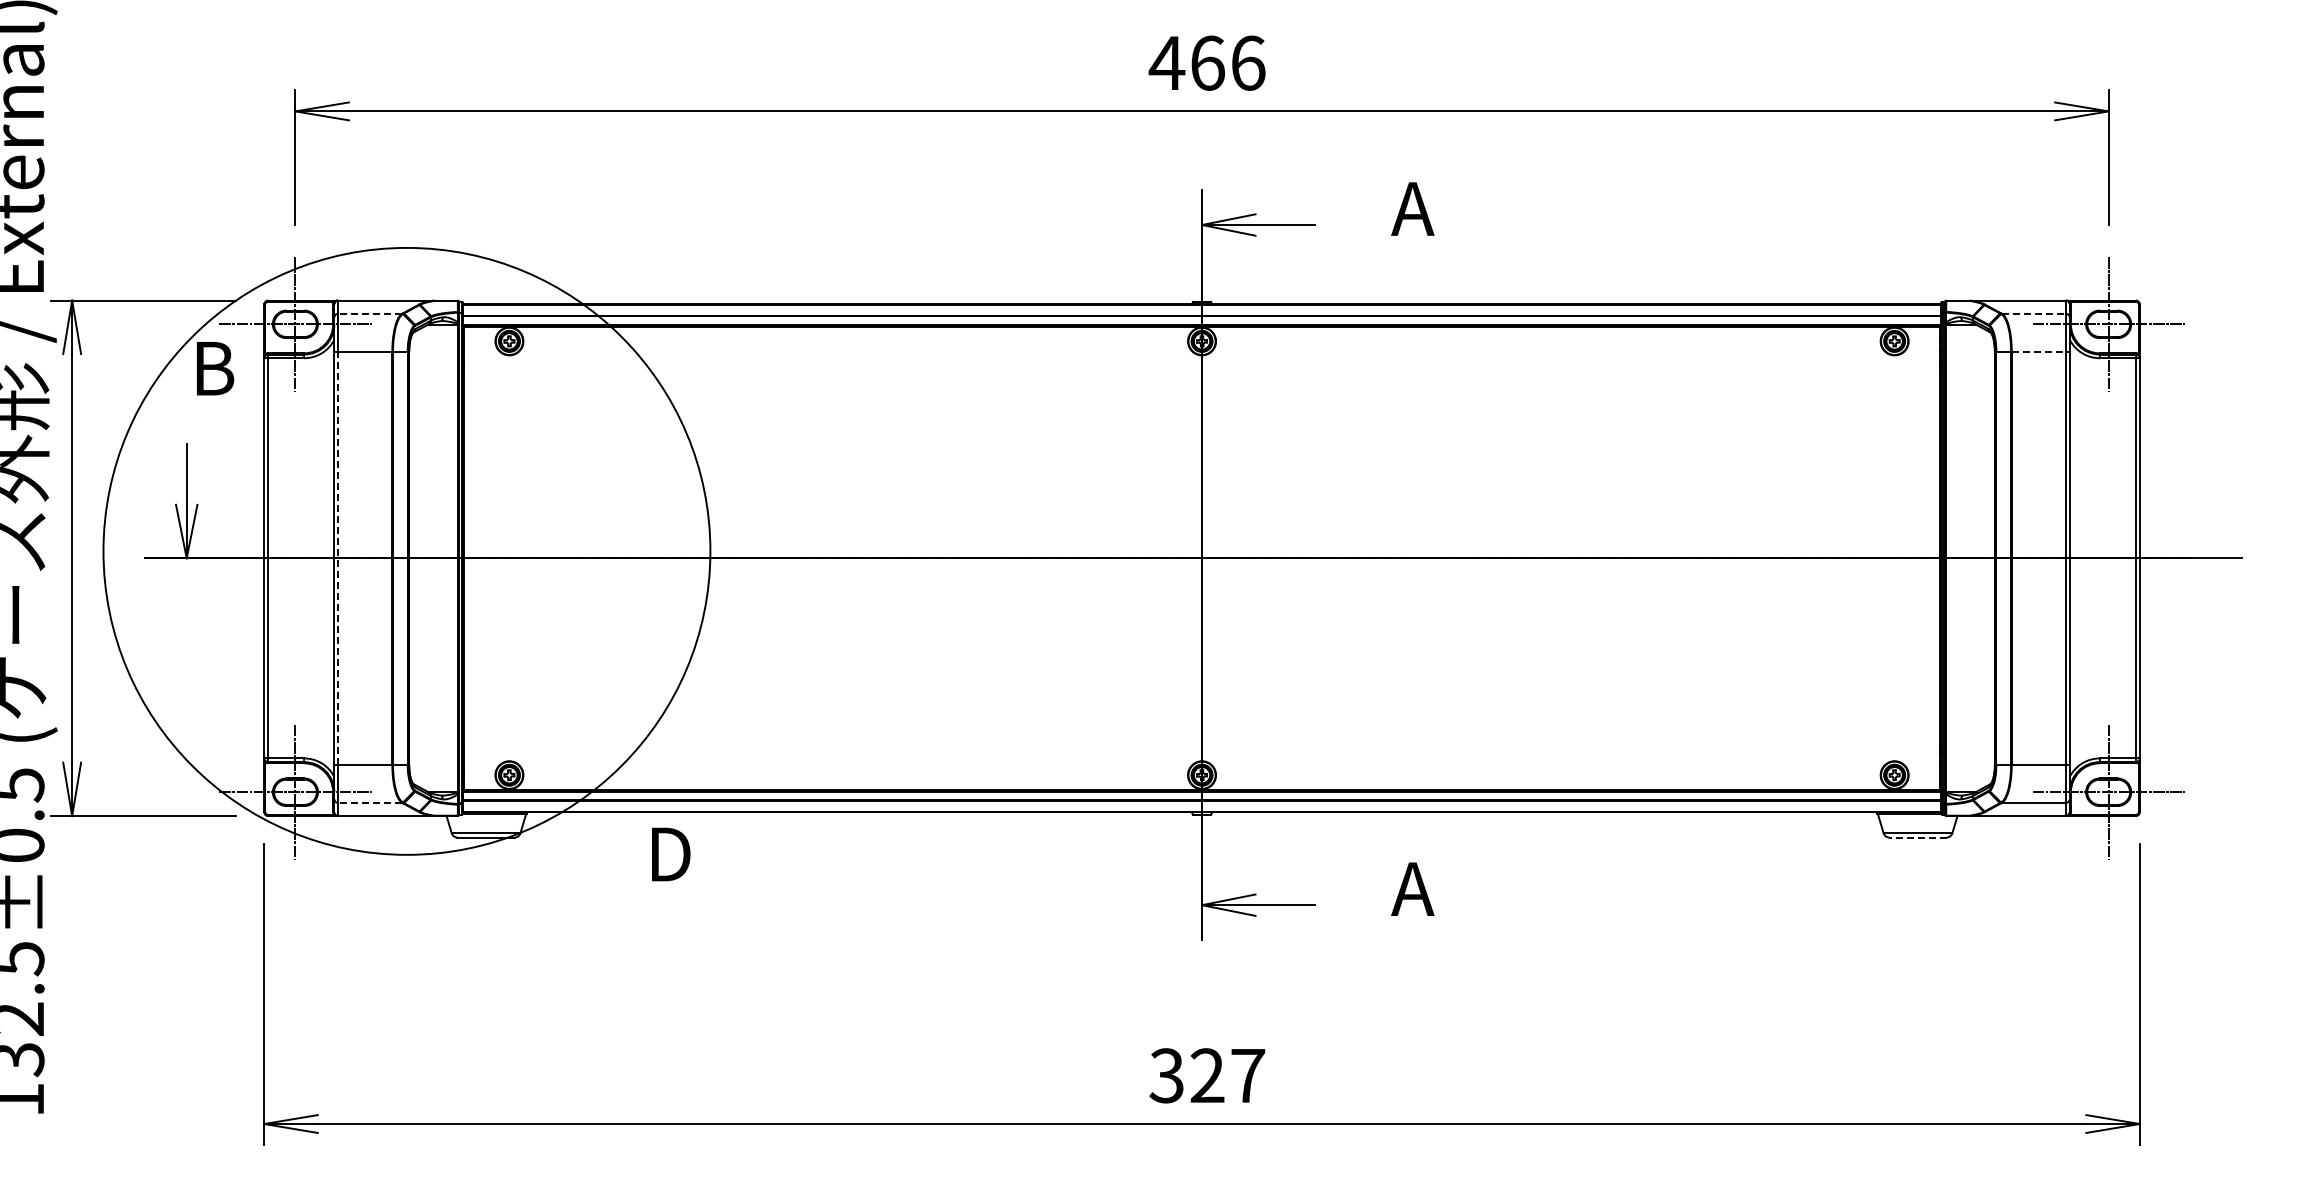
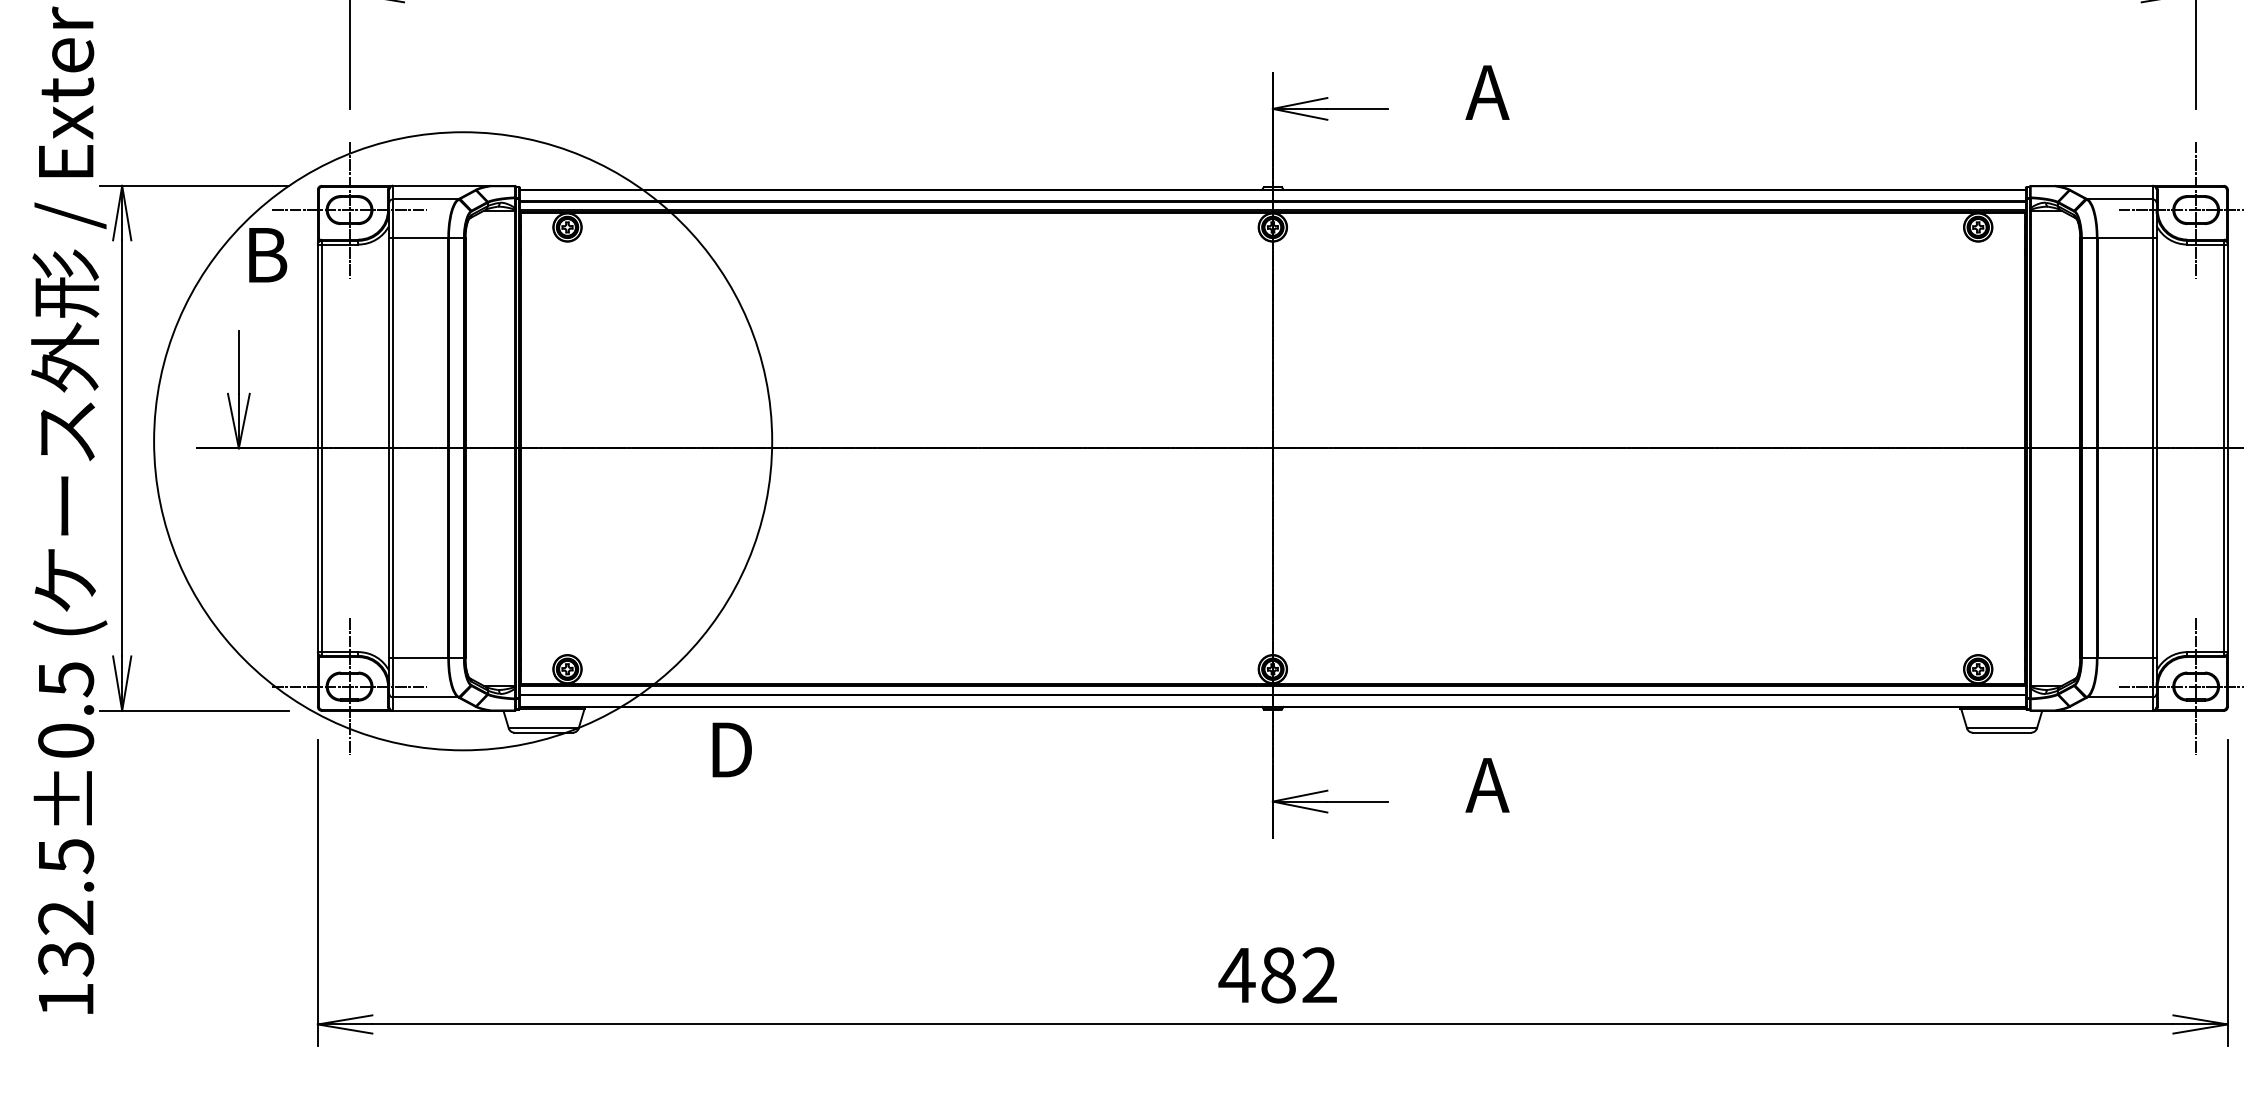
line: (370, 313) -> (426, 199), dashed -> solid
line: (2033, 313) -> (2119, 199), dashed -> solid
line: (2039, 352) -> (2125, 238), dashed -> solid
line: (338, 557) -> (393, 447), dashed -> solid
line: (370, 802) -> (426, 697), dashed -> solid
line: (1918, 837) -> (2002, 732), dashed -> solid
text: (1206, 1075) -> (1277, 975), 327 -> 482

